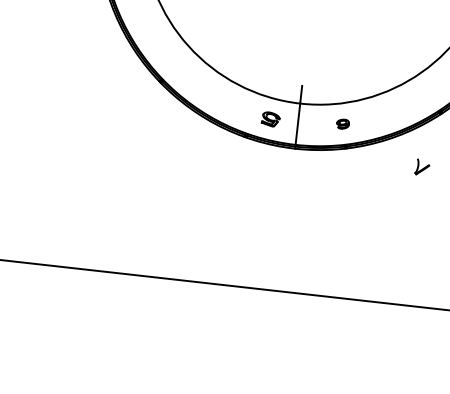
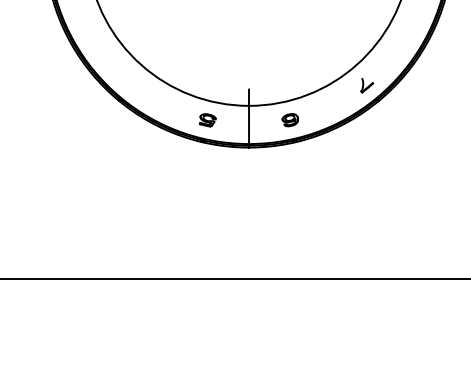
part: (270, 119) -> (207, 120), moved
part: (342, 124) -> (289, 120), size x1.43
part: (422, 167) -> (367, 85), moved

